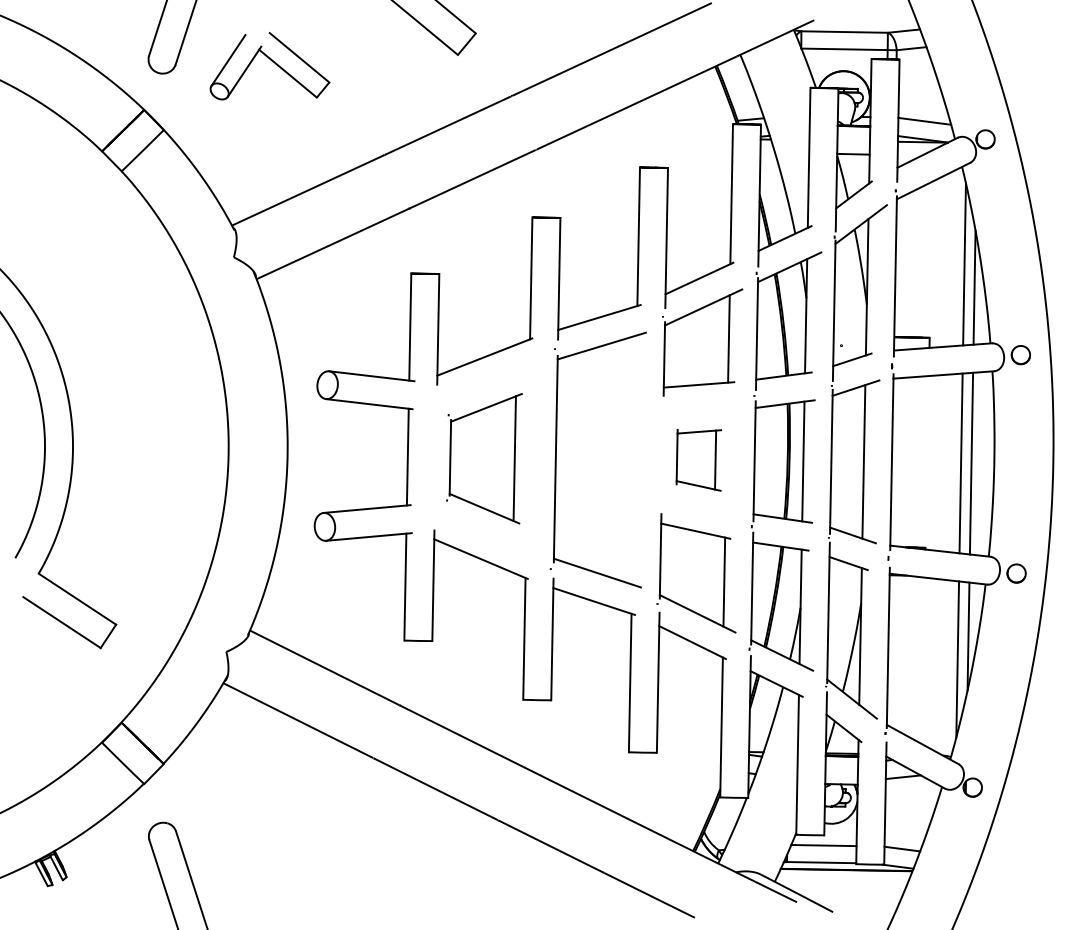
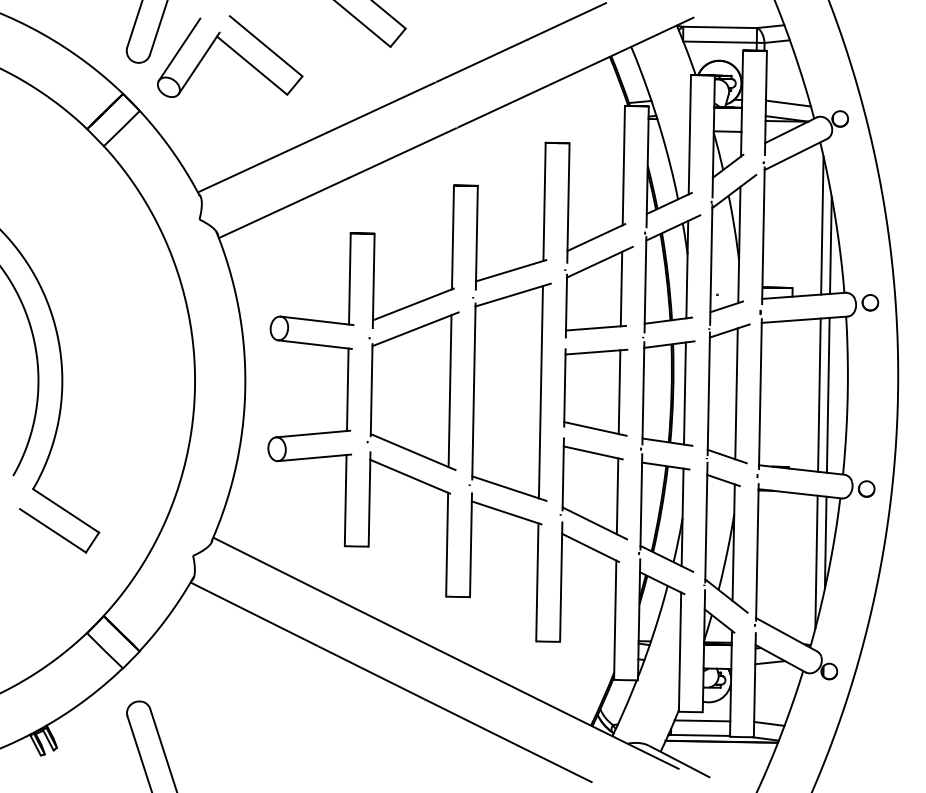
part: (270, 66) -> (230, 56), size x1.43
part: (483, 457) -> (412, 390), size x1.43
line: (633, 460) -> (540, 392), added
part: (698, 460) -> (595, 392), size x1.67

